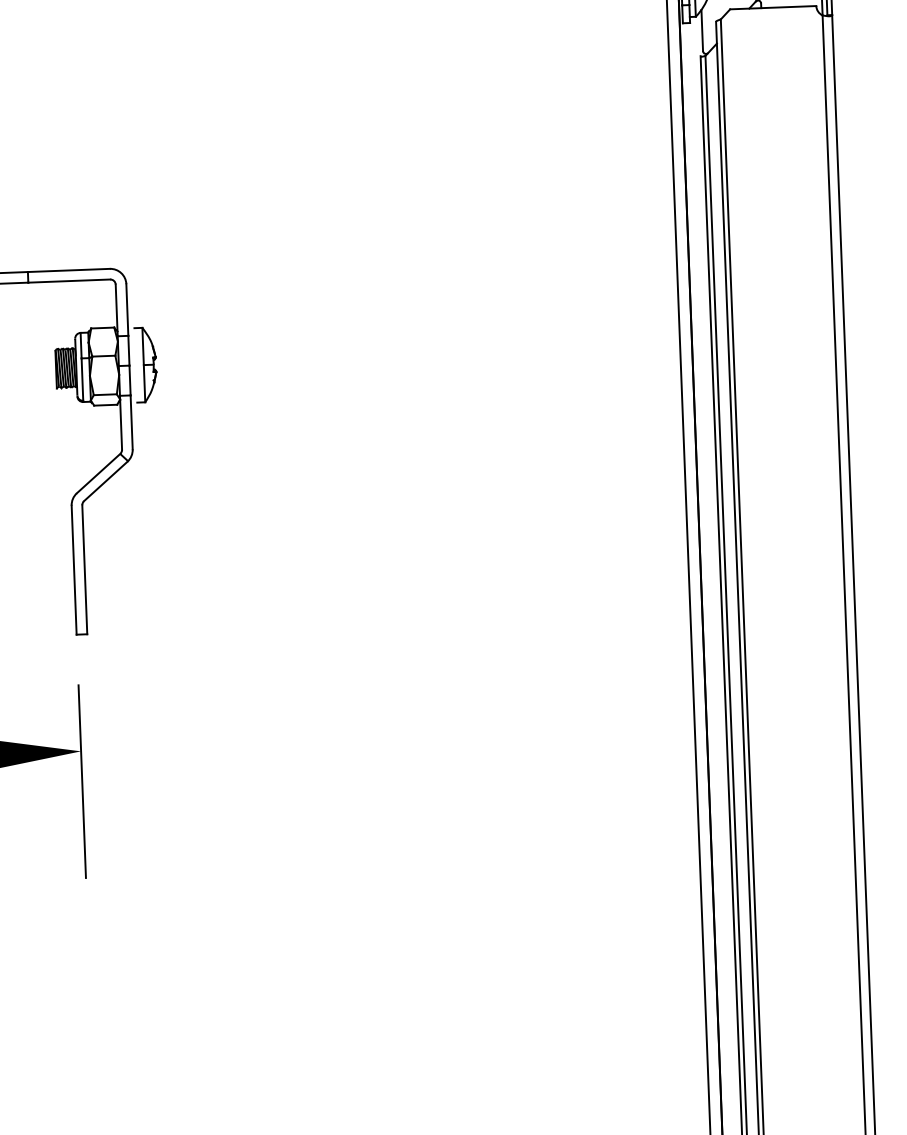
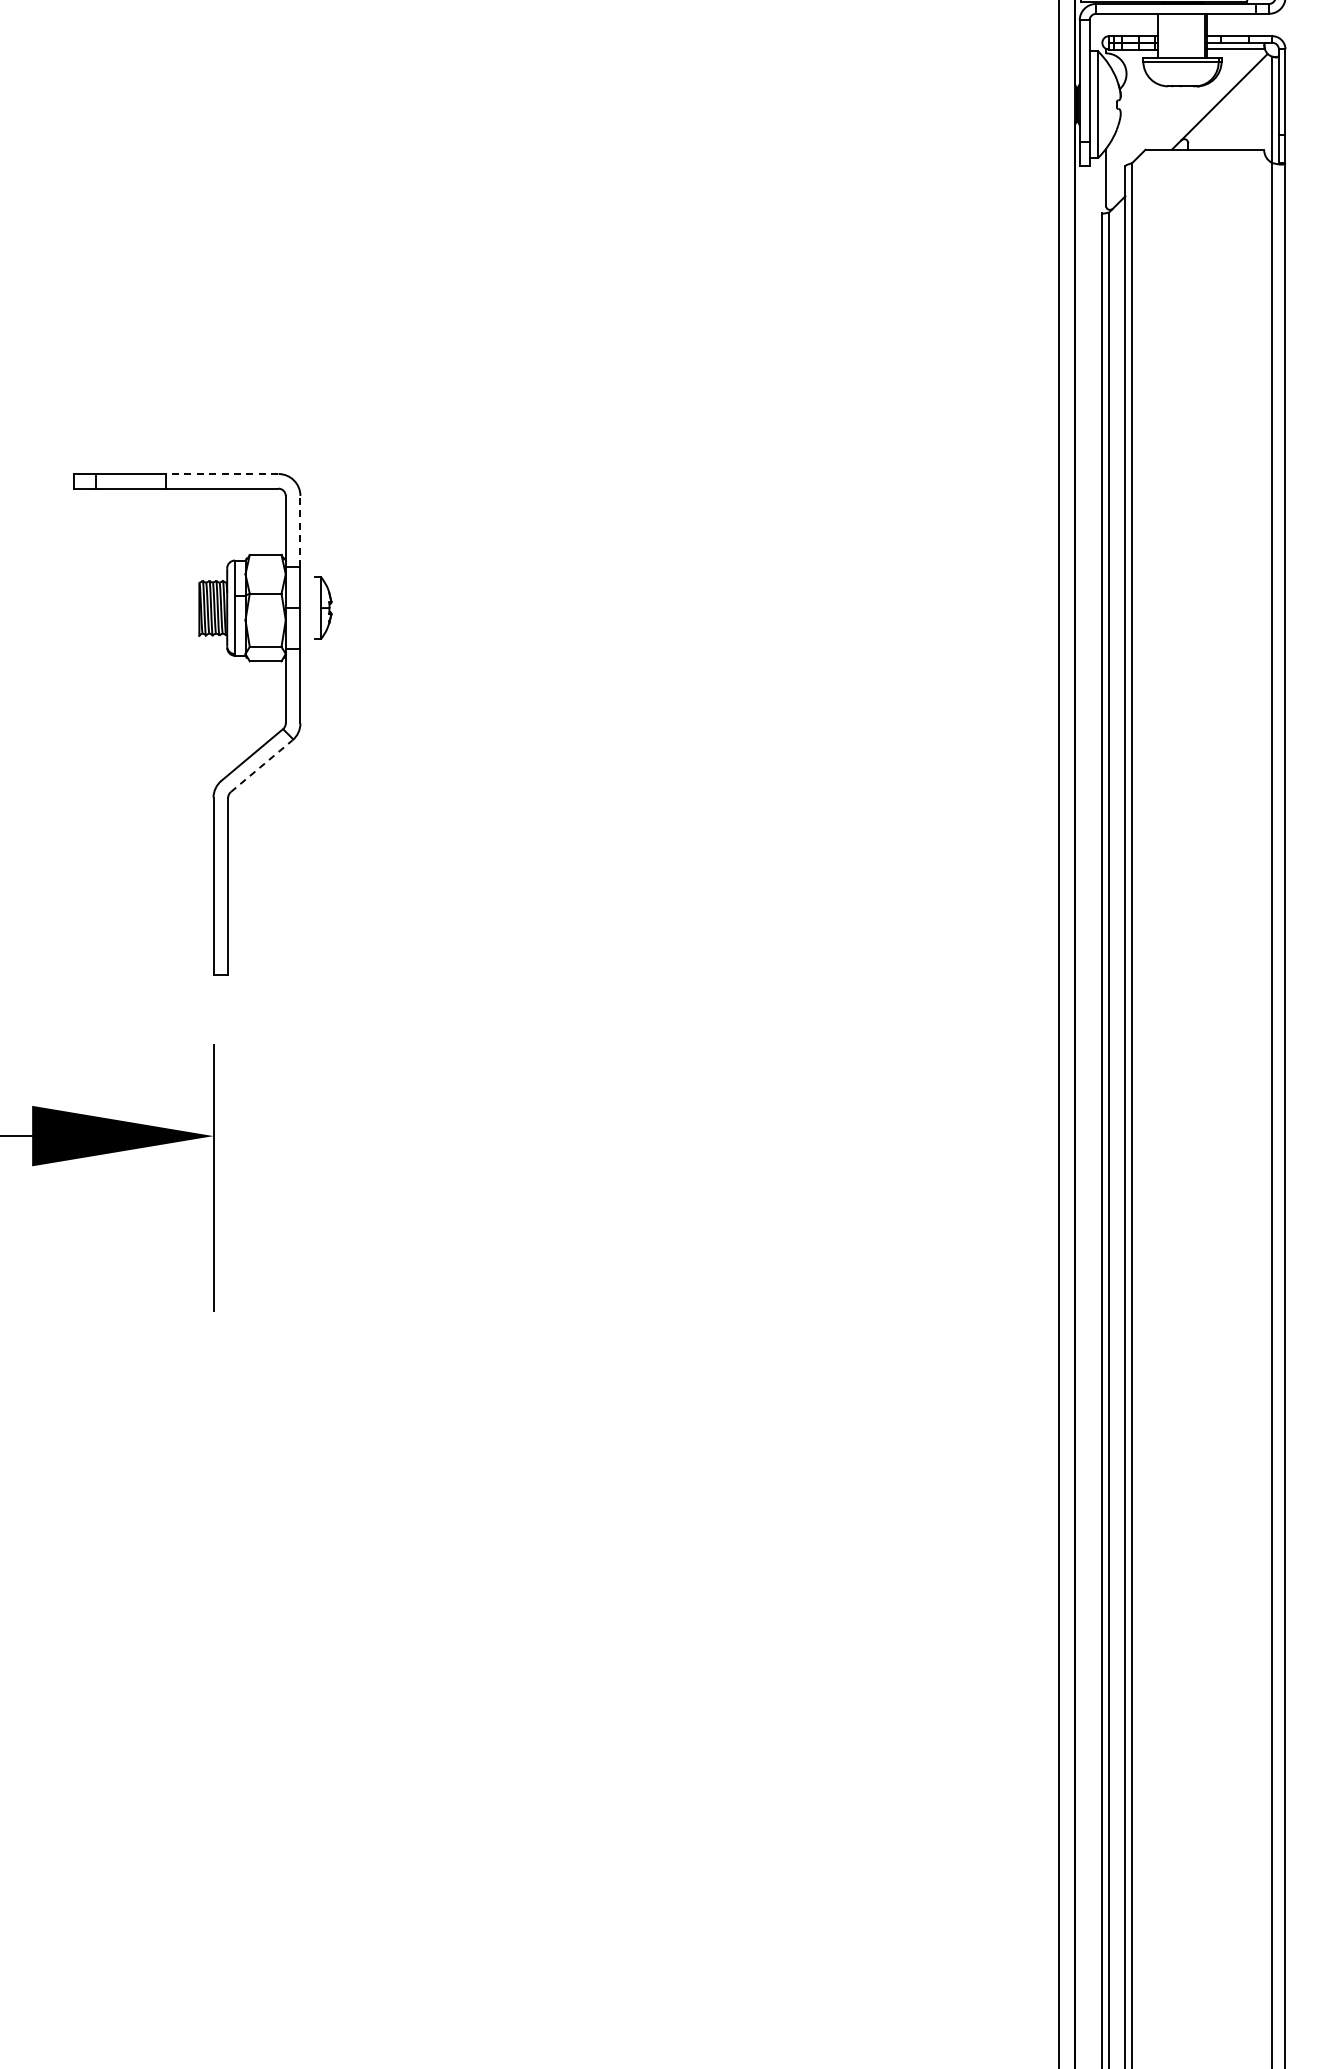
line: (68, 270) -> (221, 474), solid -> dashed
line: (127, 310) -> (300, 531), solid -> dashed
part: (145, 364) -> (322, 607), size x0.6
line: (106, 480) -> (262, 765), solid -> dashed

